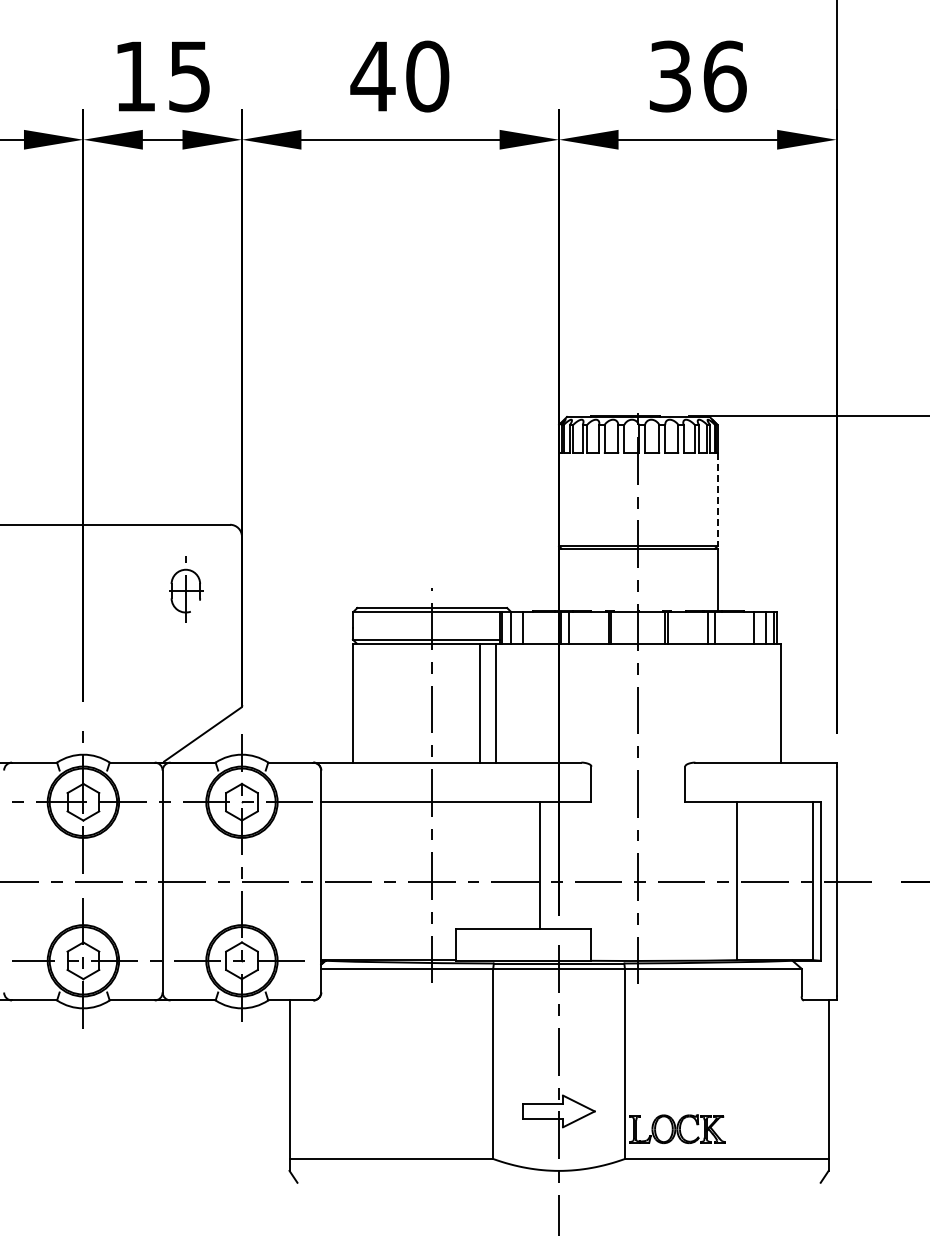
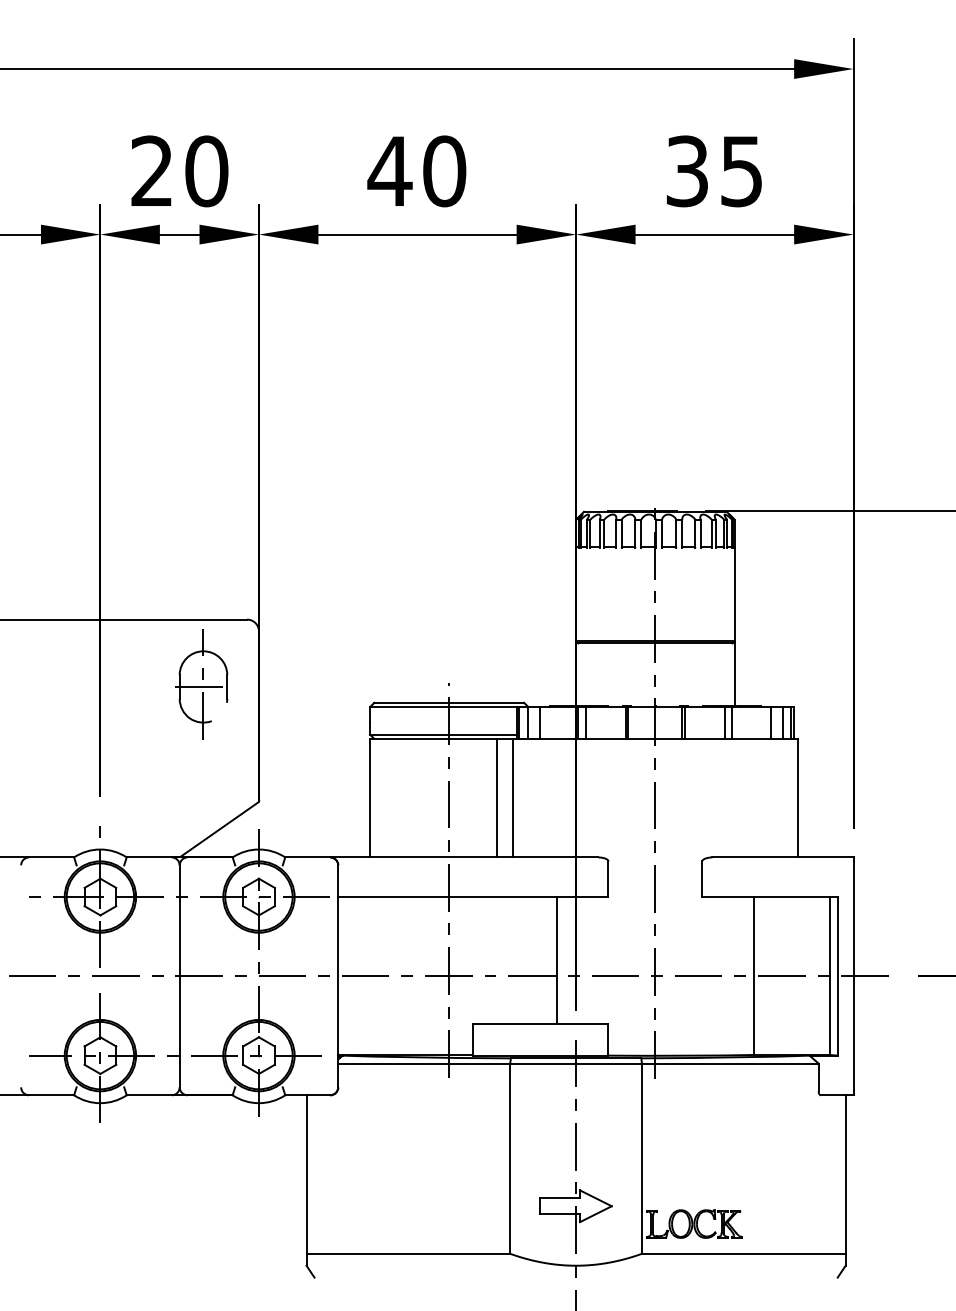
text: (162, 76) -> (179, 171), 15 -> 20
text: (724, 76) -> (741, 171), 36 -> 35
line: (717, 500) -> (734, 595), dashed -> solid
part: (184, 589) -> (201, 684), size x1.67

